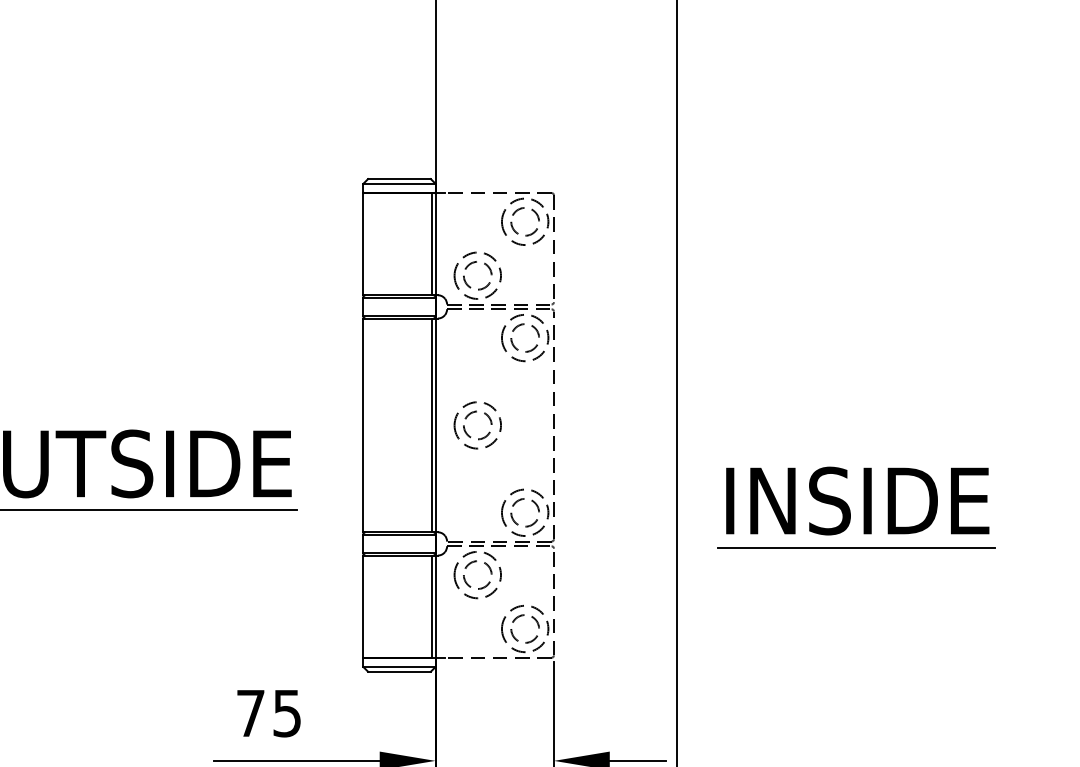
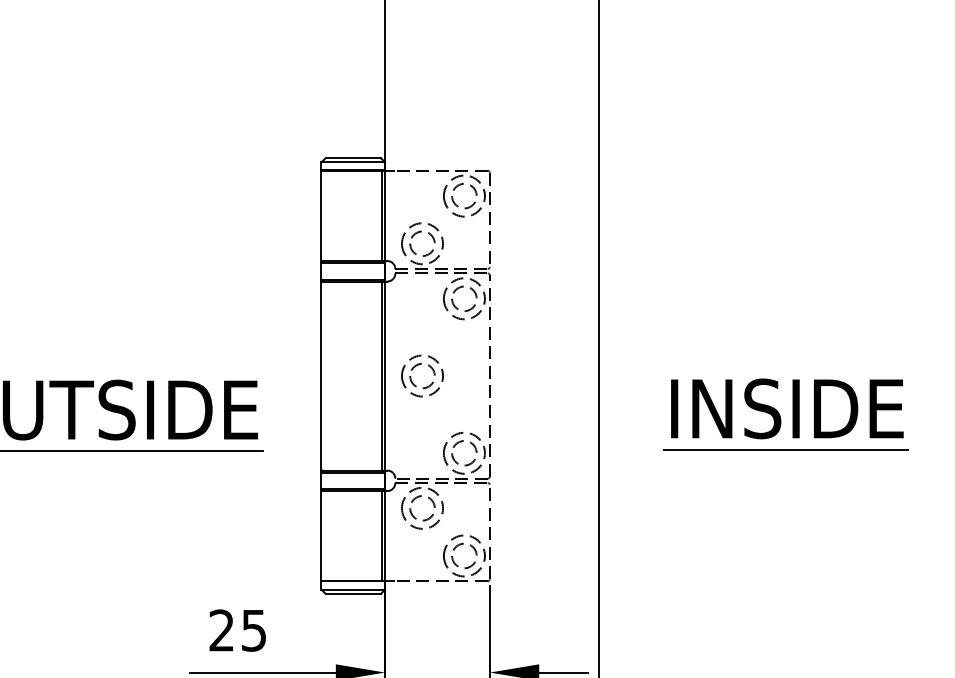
part: (855, 507) -> (785, 414), moved
text: (250, 713) -> (221, 630), 75 -> 25

